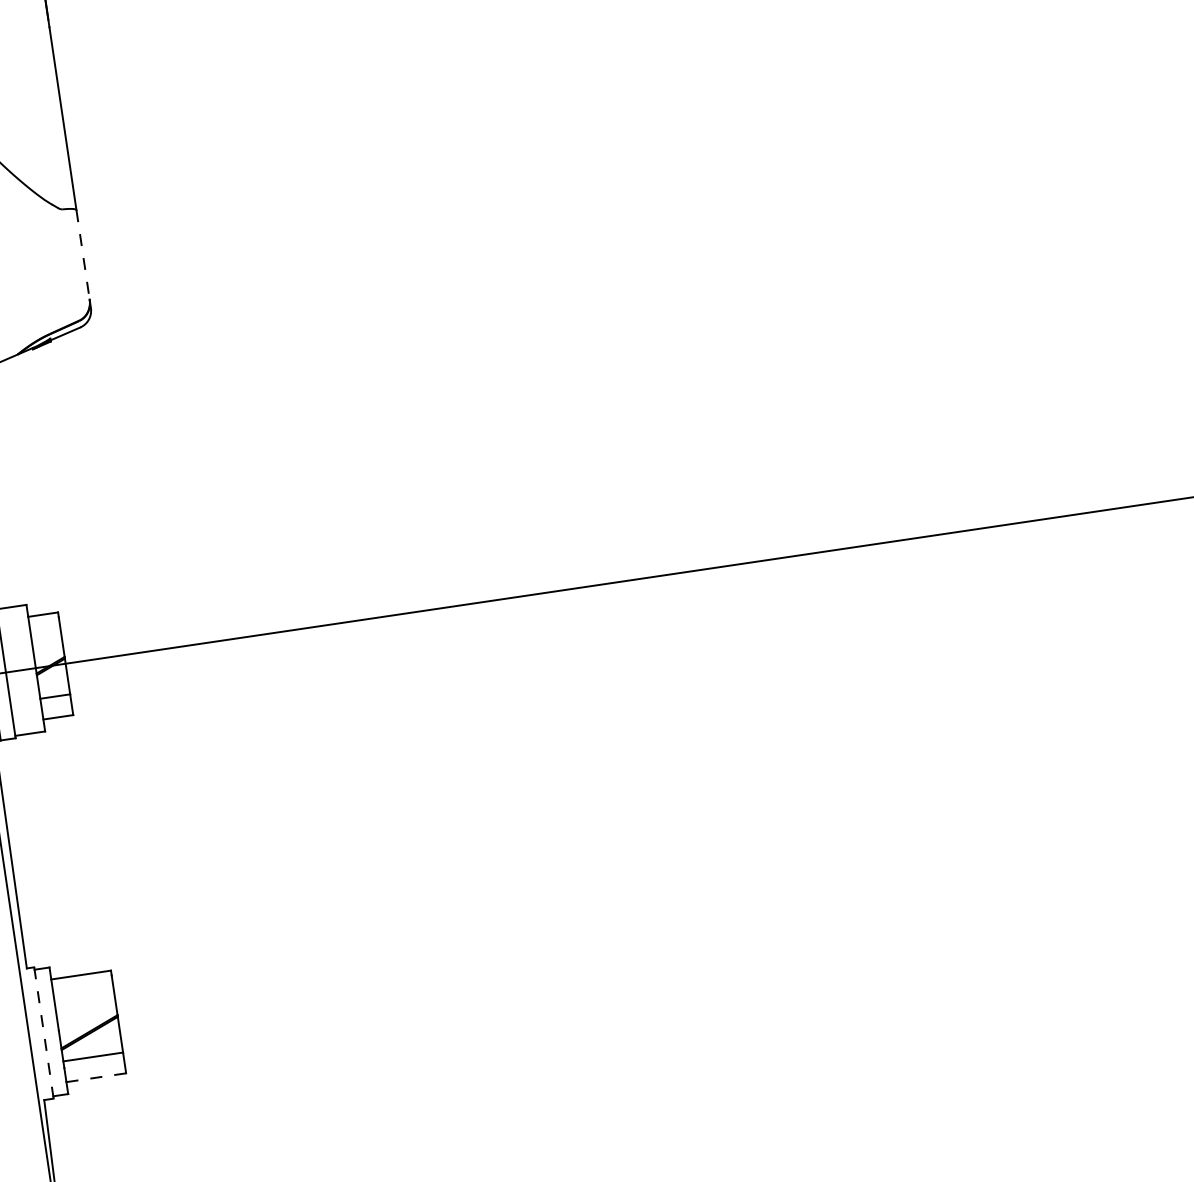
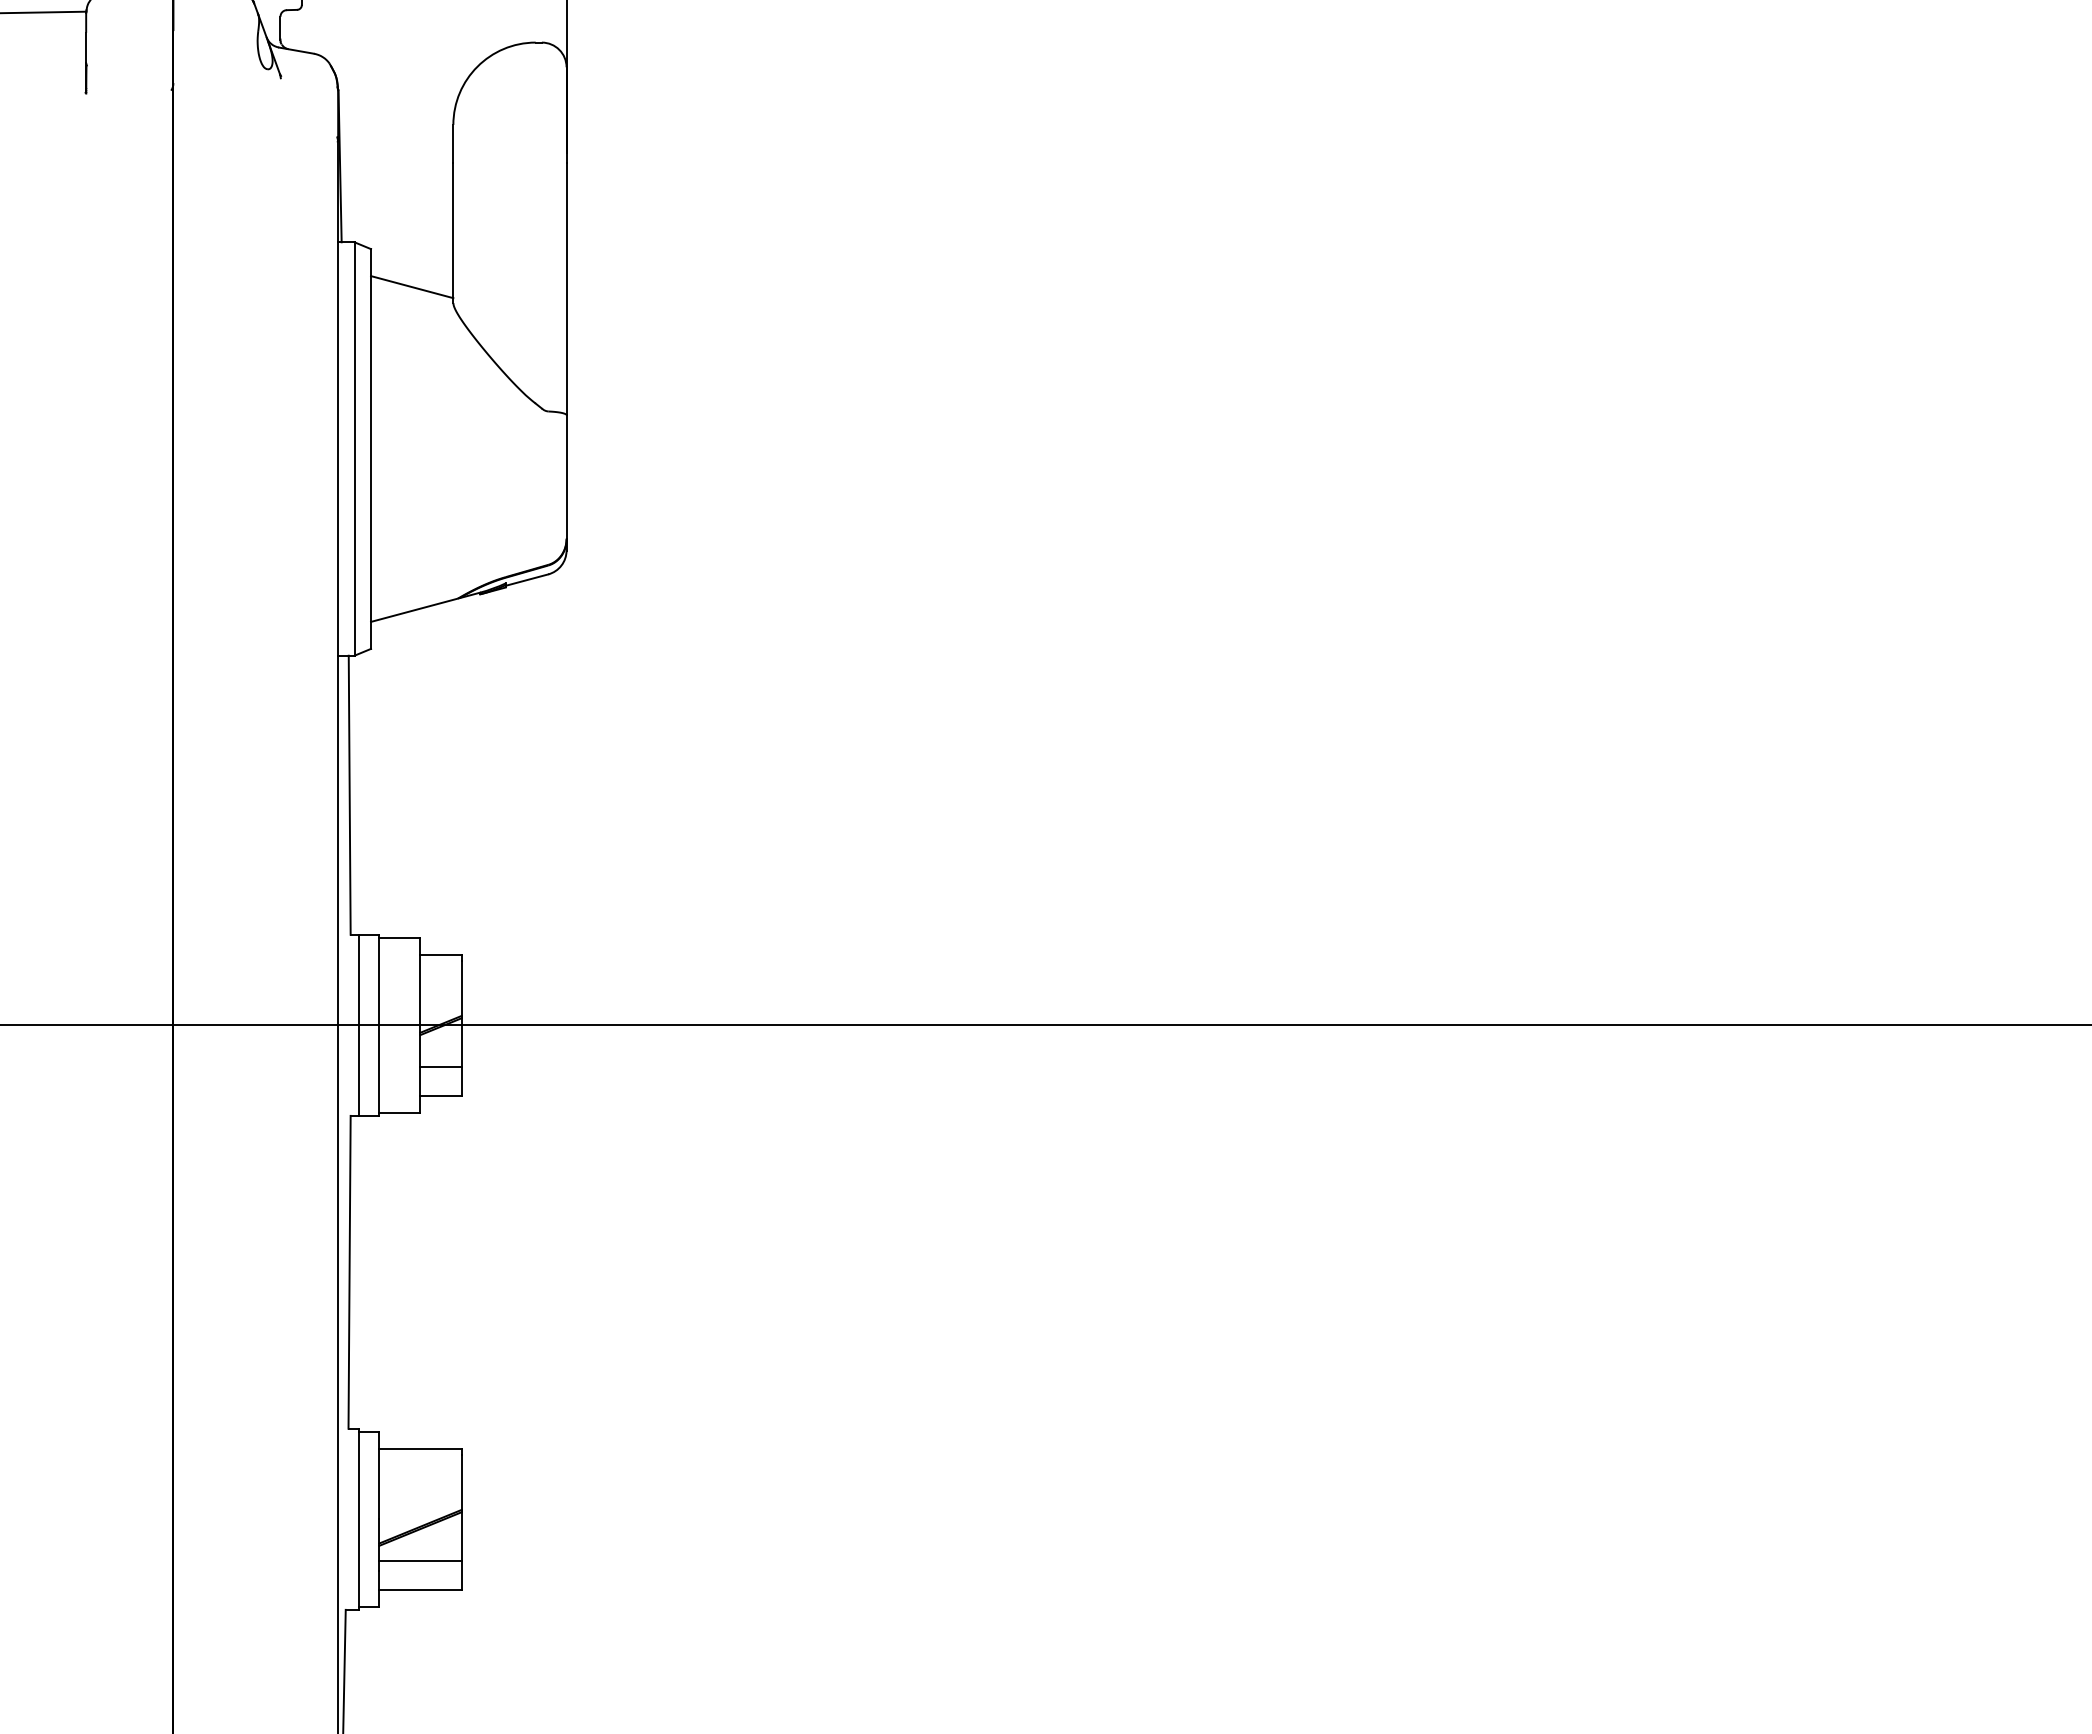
line: (82, 254) -> (566, 476), dashed -> solid
line: (43, 1033) -> (358, 1519), dashed -> solid
line: (96, 1078) -> (420, 1590), dashed -> solid

